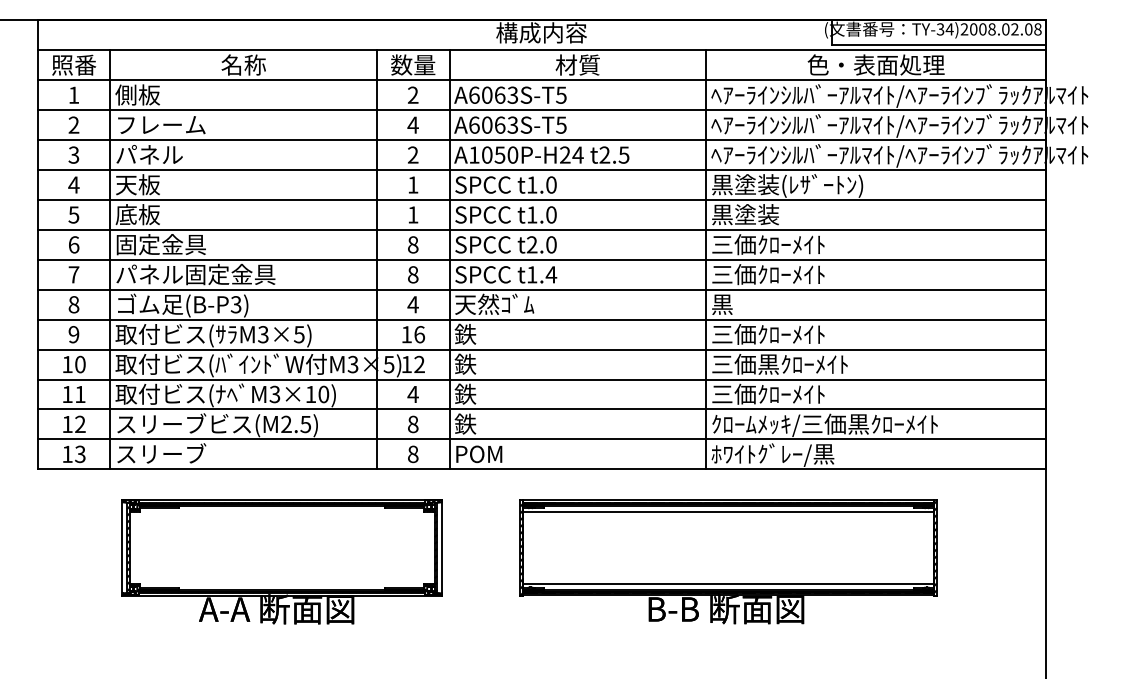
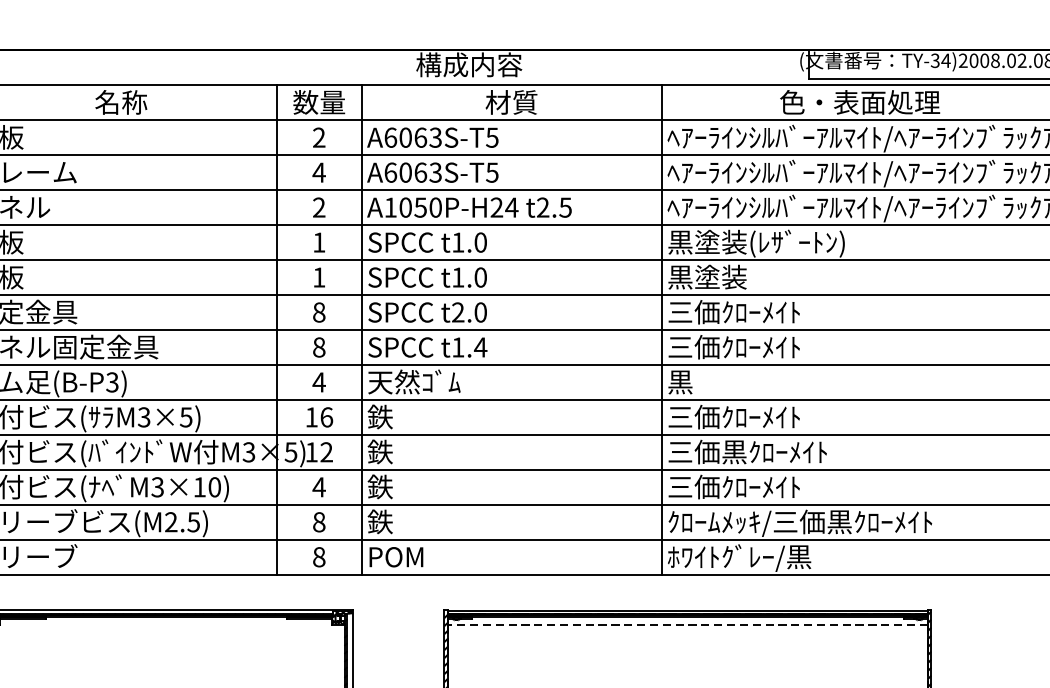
line: (728, 512) -> (687, 625), solid -> dashed

